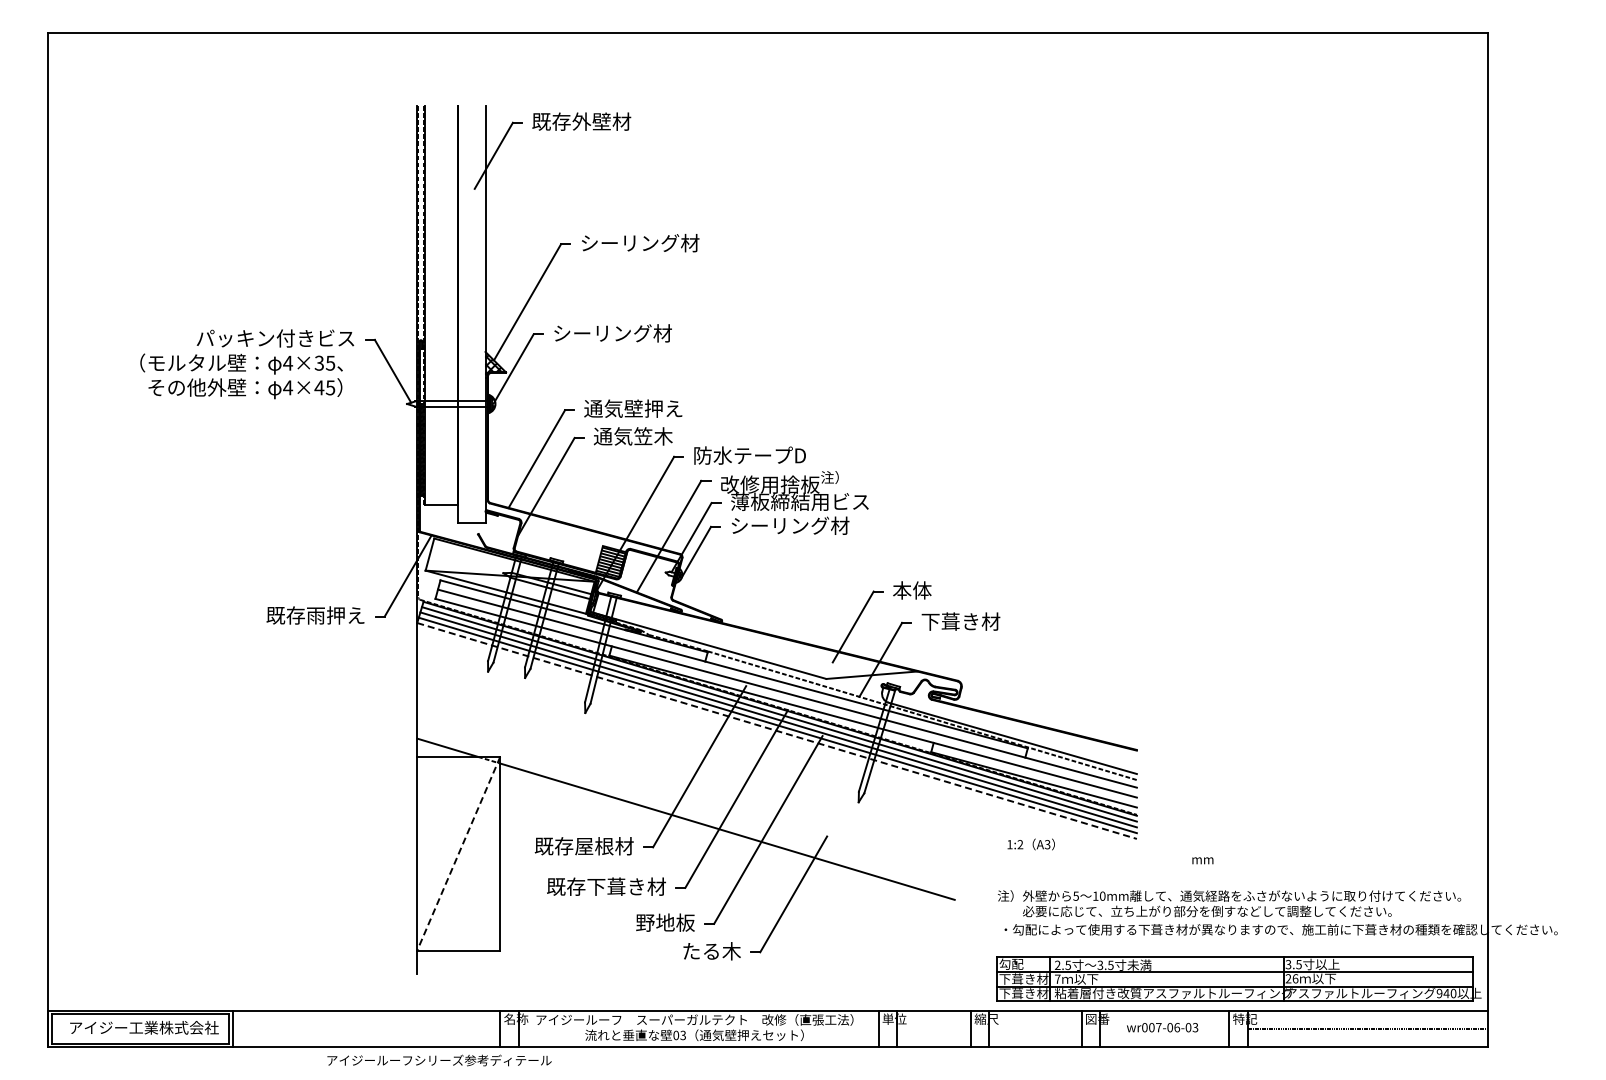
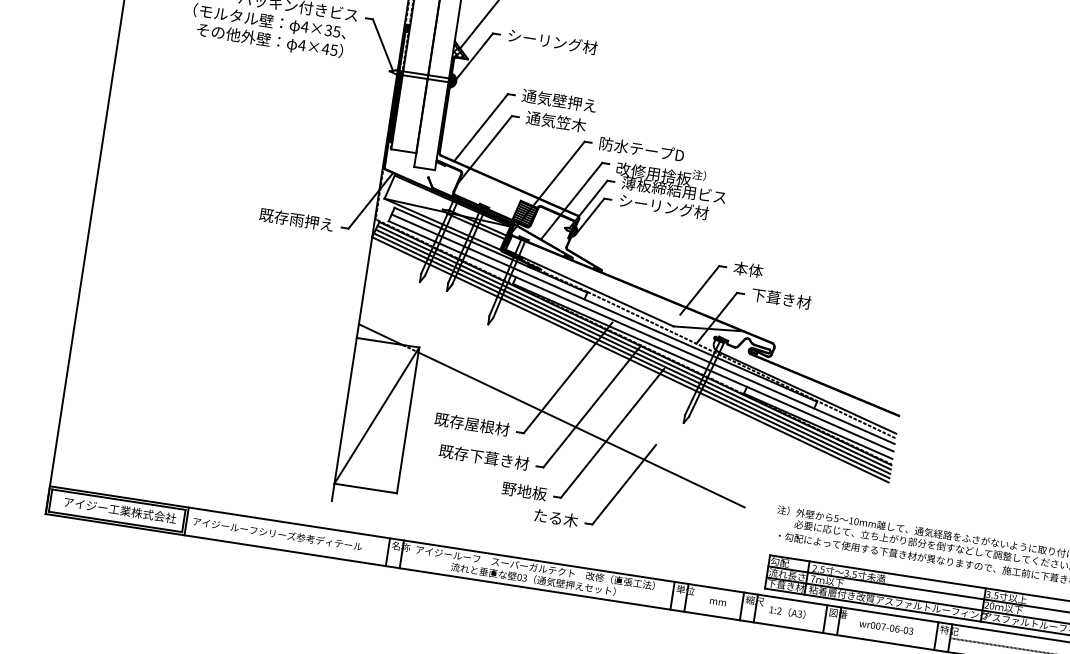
line: (777, 730) -> (630, 359), dashed -> solid
text: (1030, 844) -> (787, 612), moved
line: (458, 854) -> (376, 416), dashed -> solid
text: (1202, 860) -> (717, 602), moved
text: (1023, 978) -> (787, 574), 下葺き材 -> 流れ長さ
text: (1295, 978) -> (992, 605), 26 -> 20
text: (439, 1060) -> (277, 534), moved

